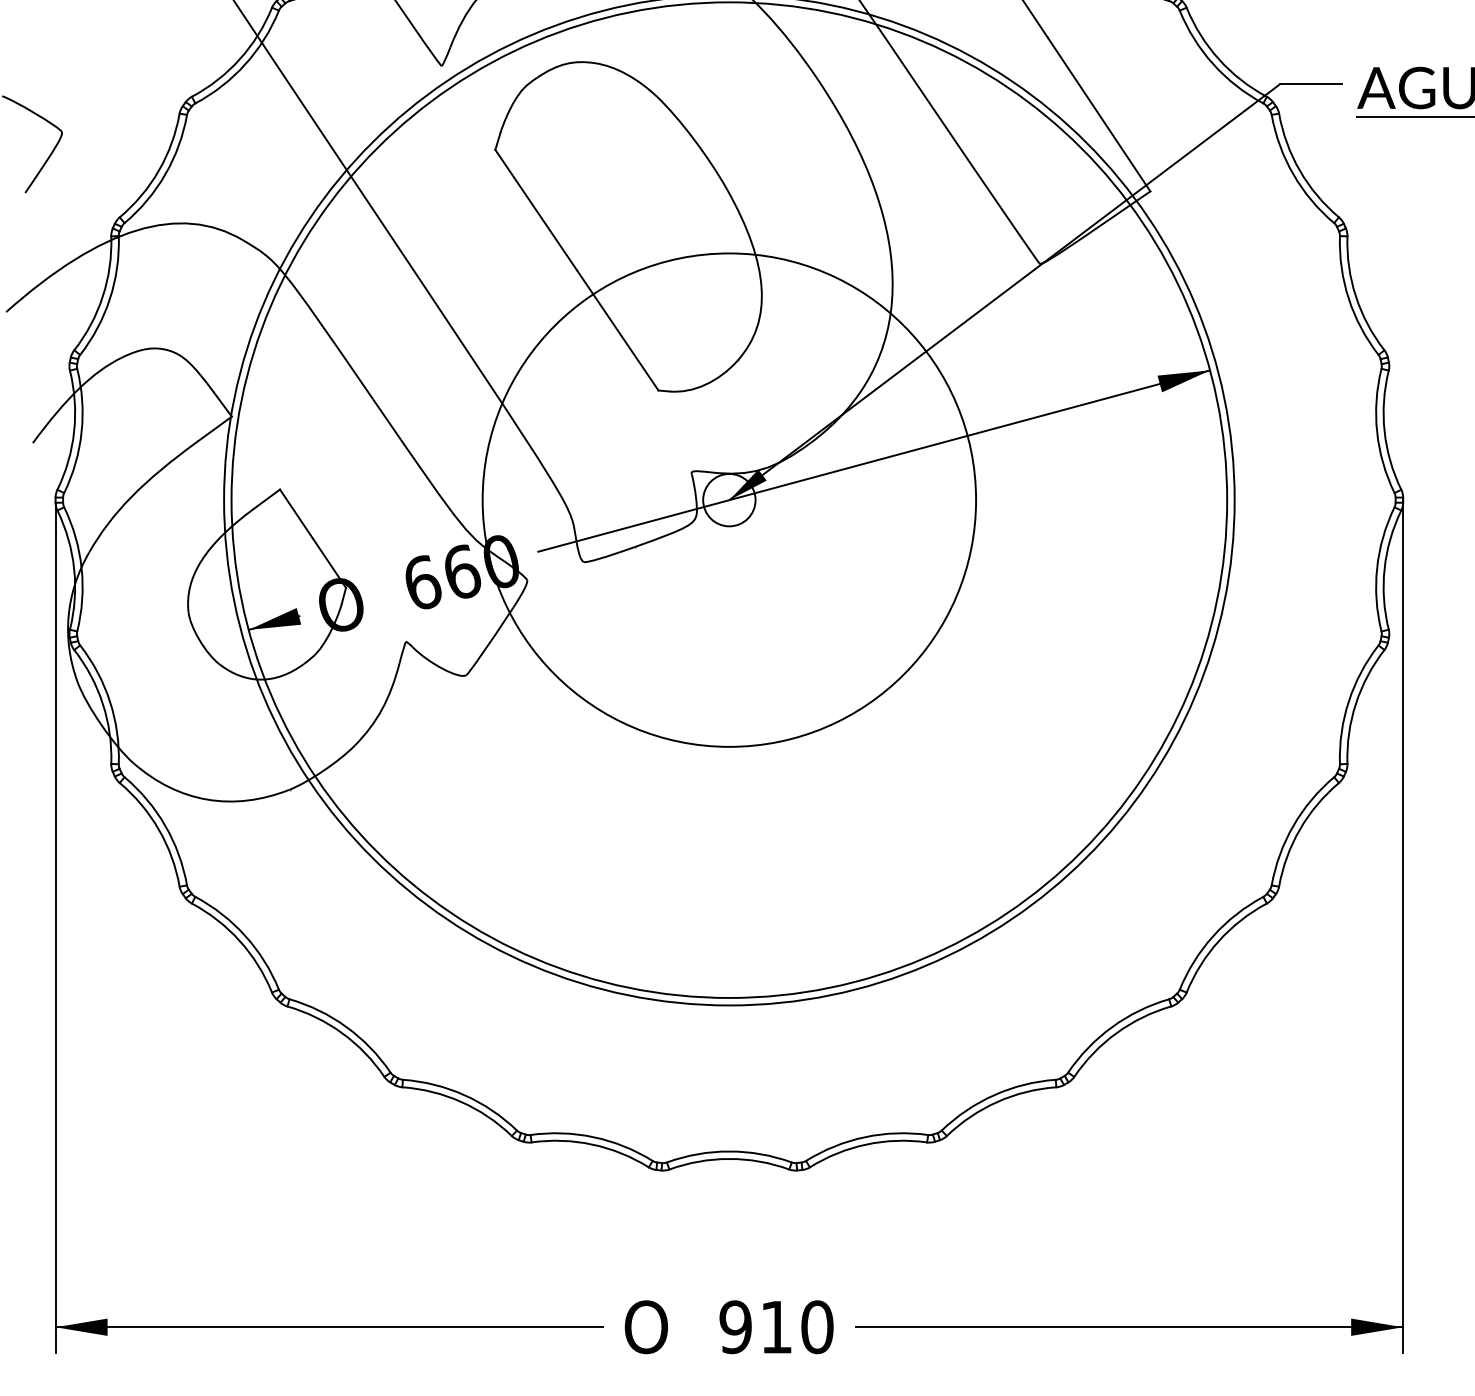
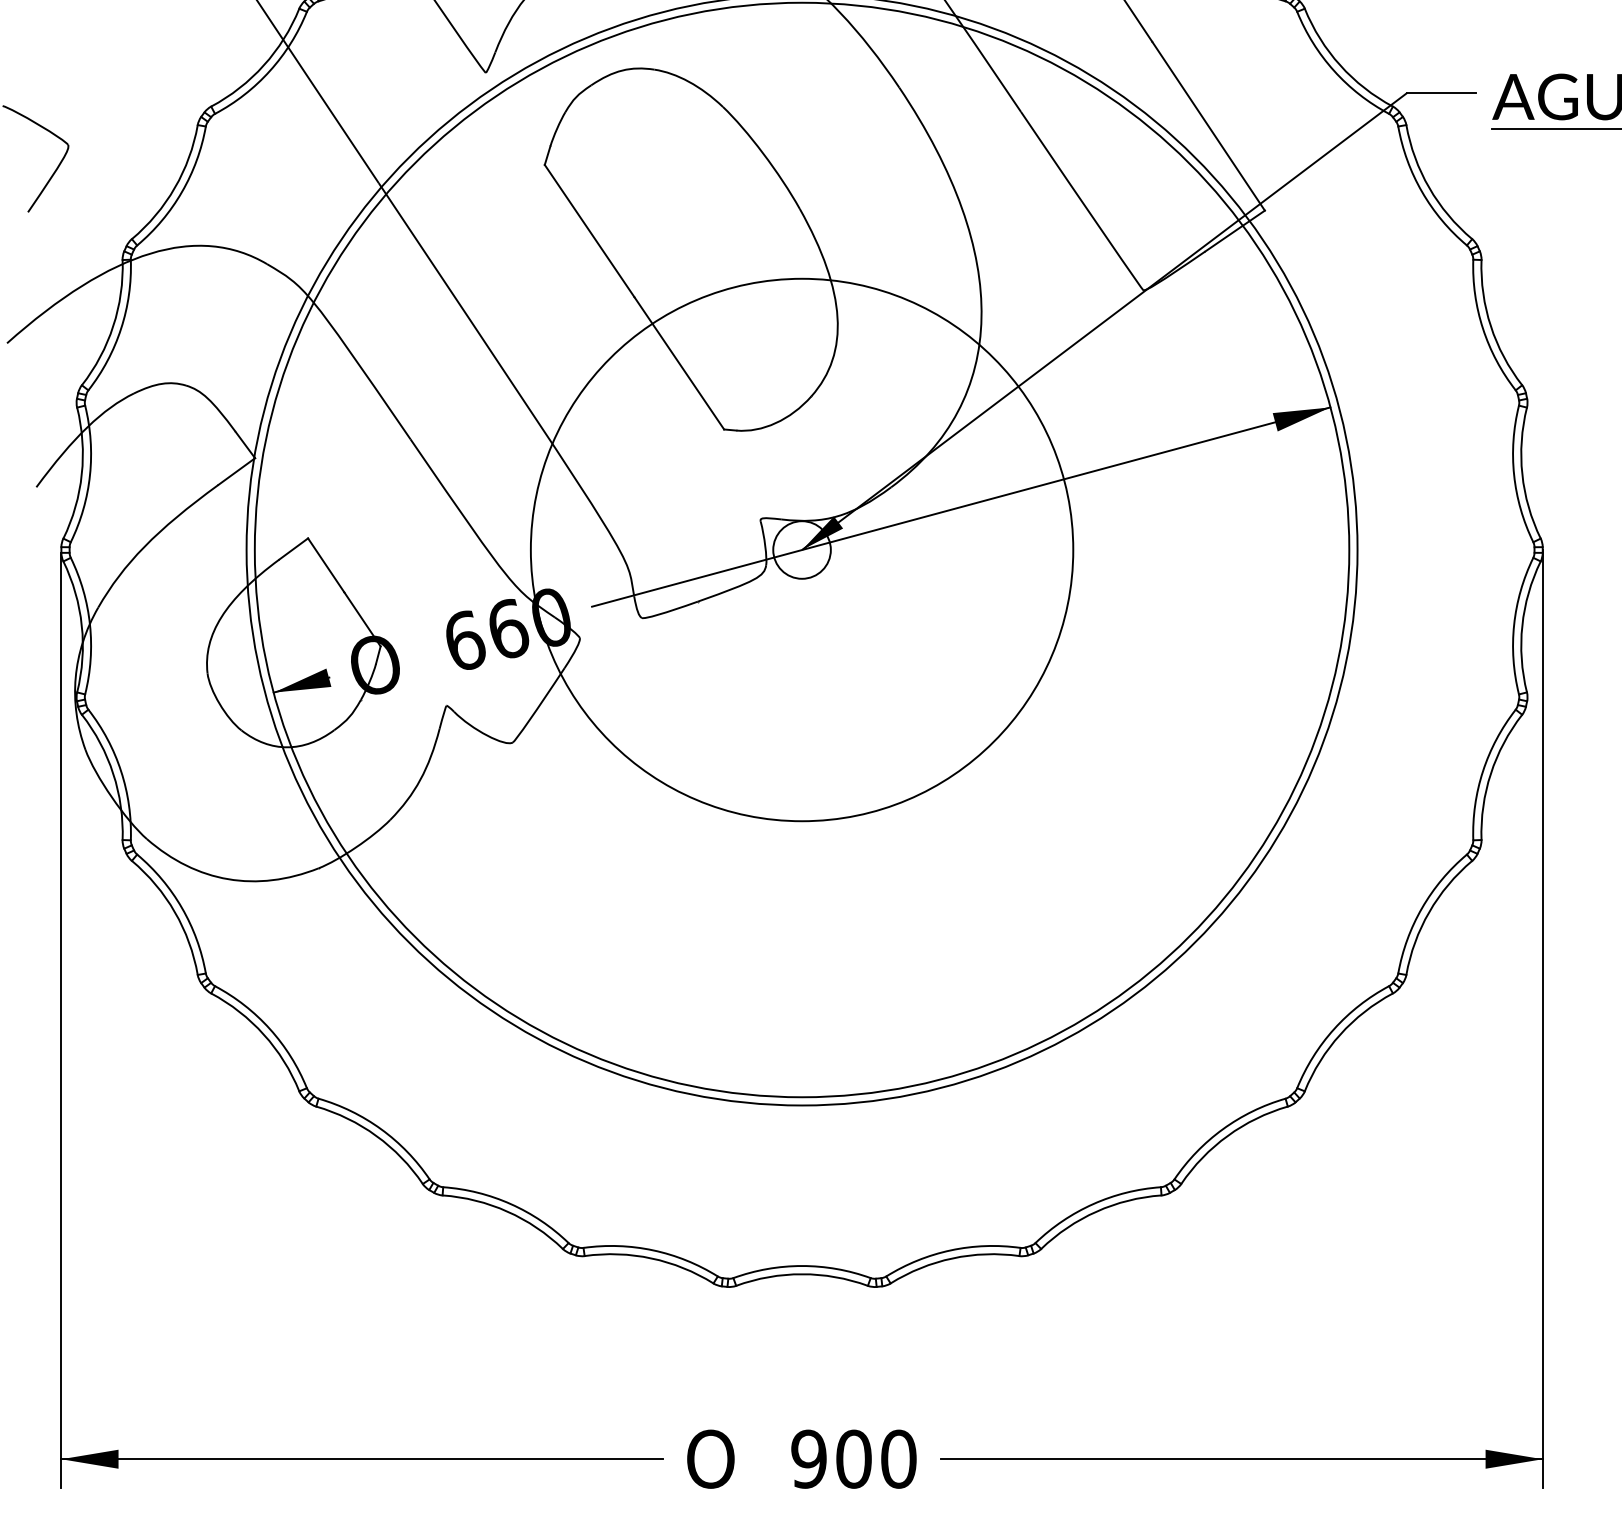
text: (776, 1327) -> (853, 1459), 910 -> 900

